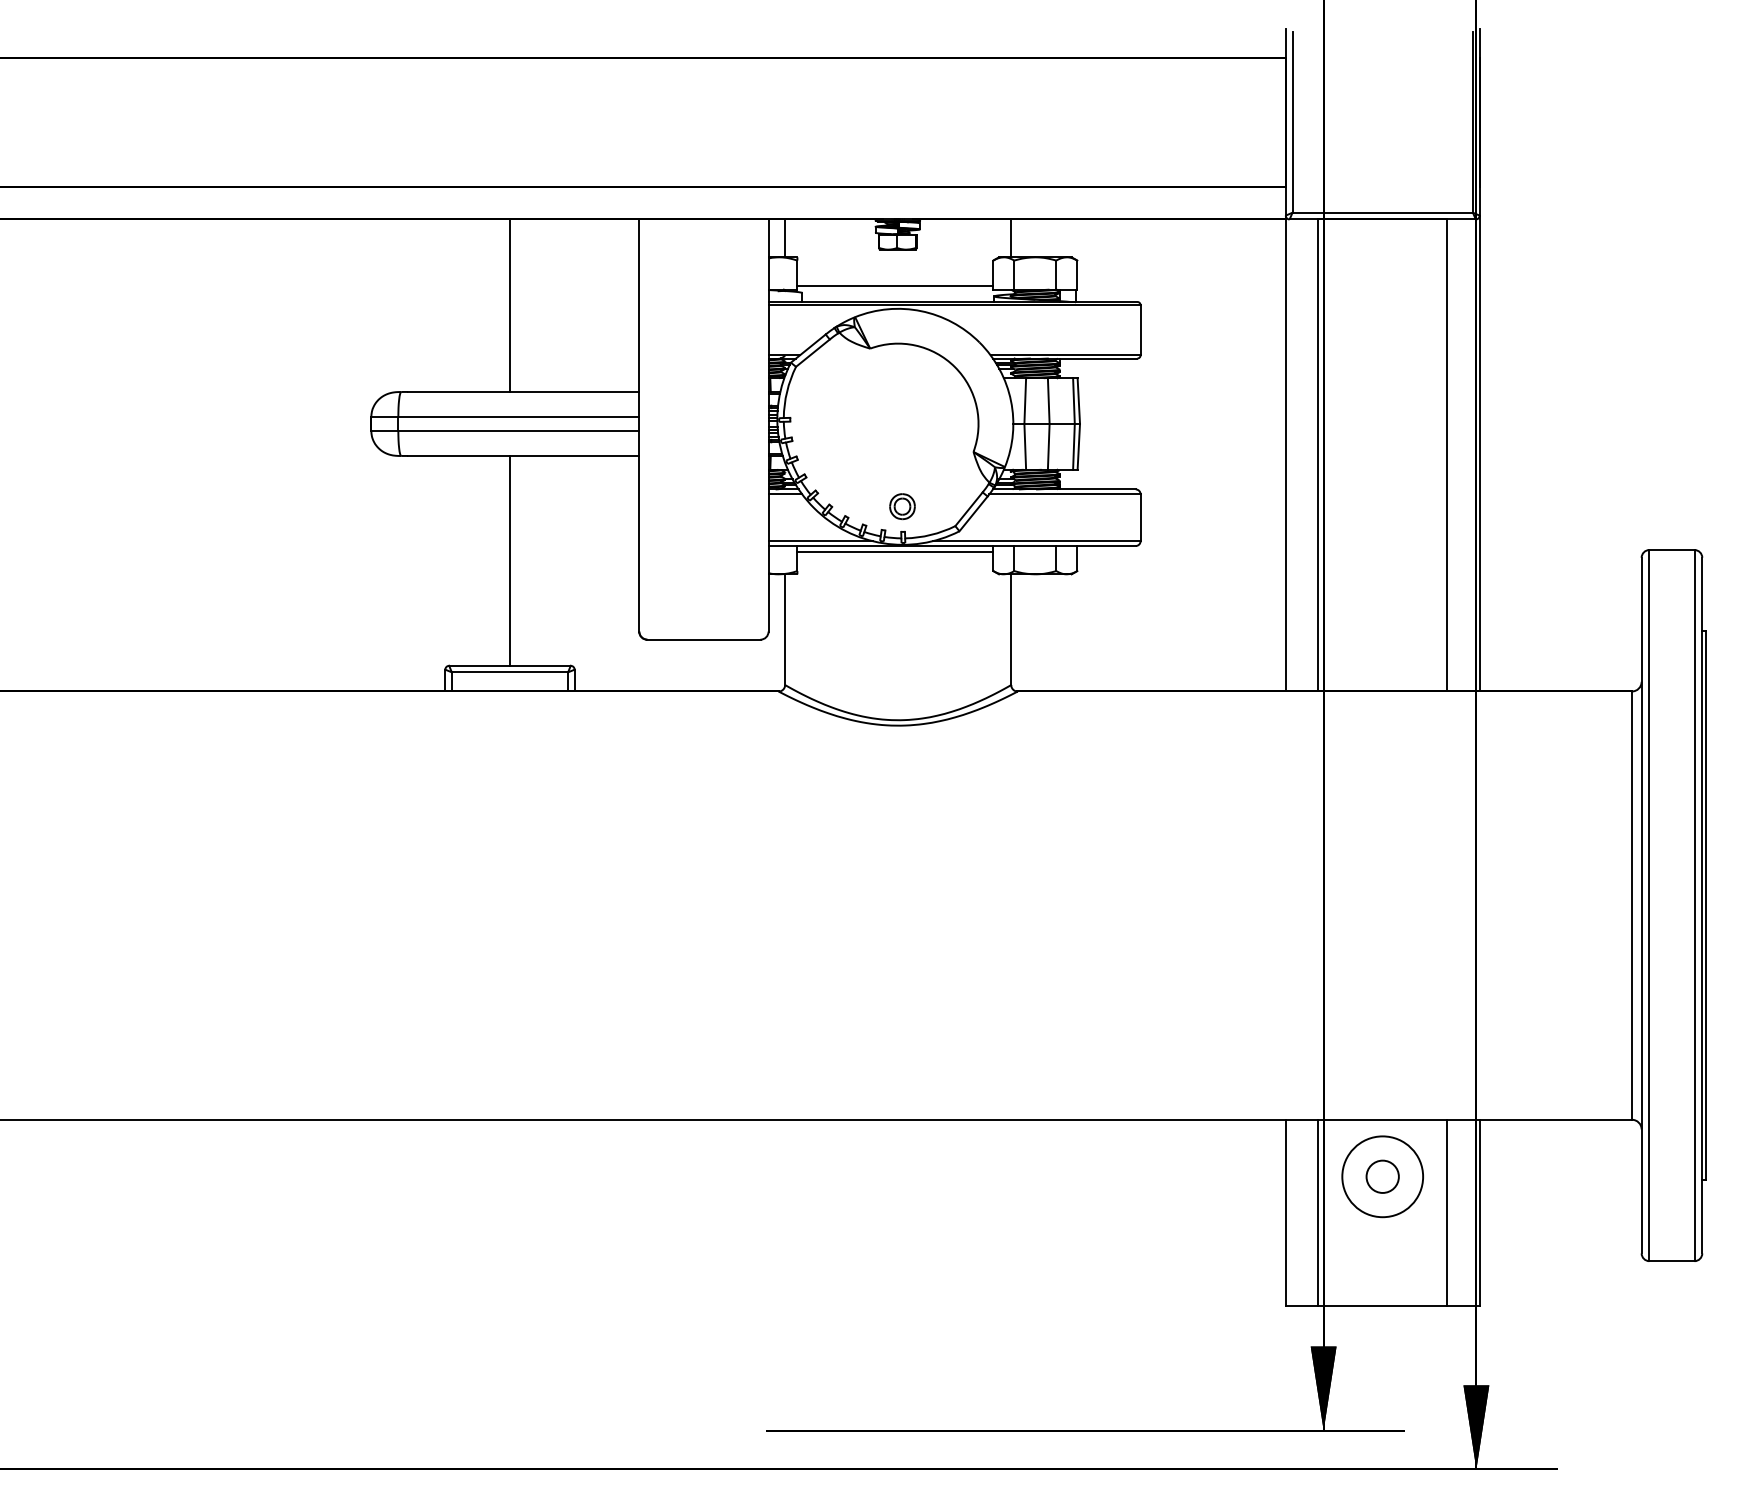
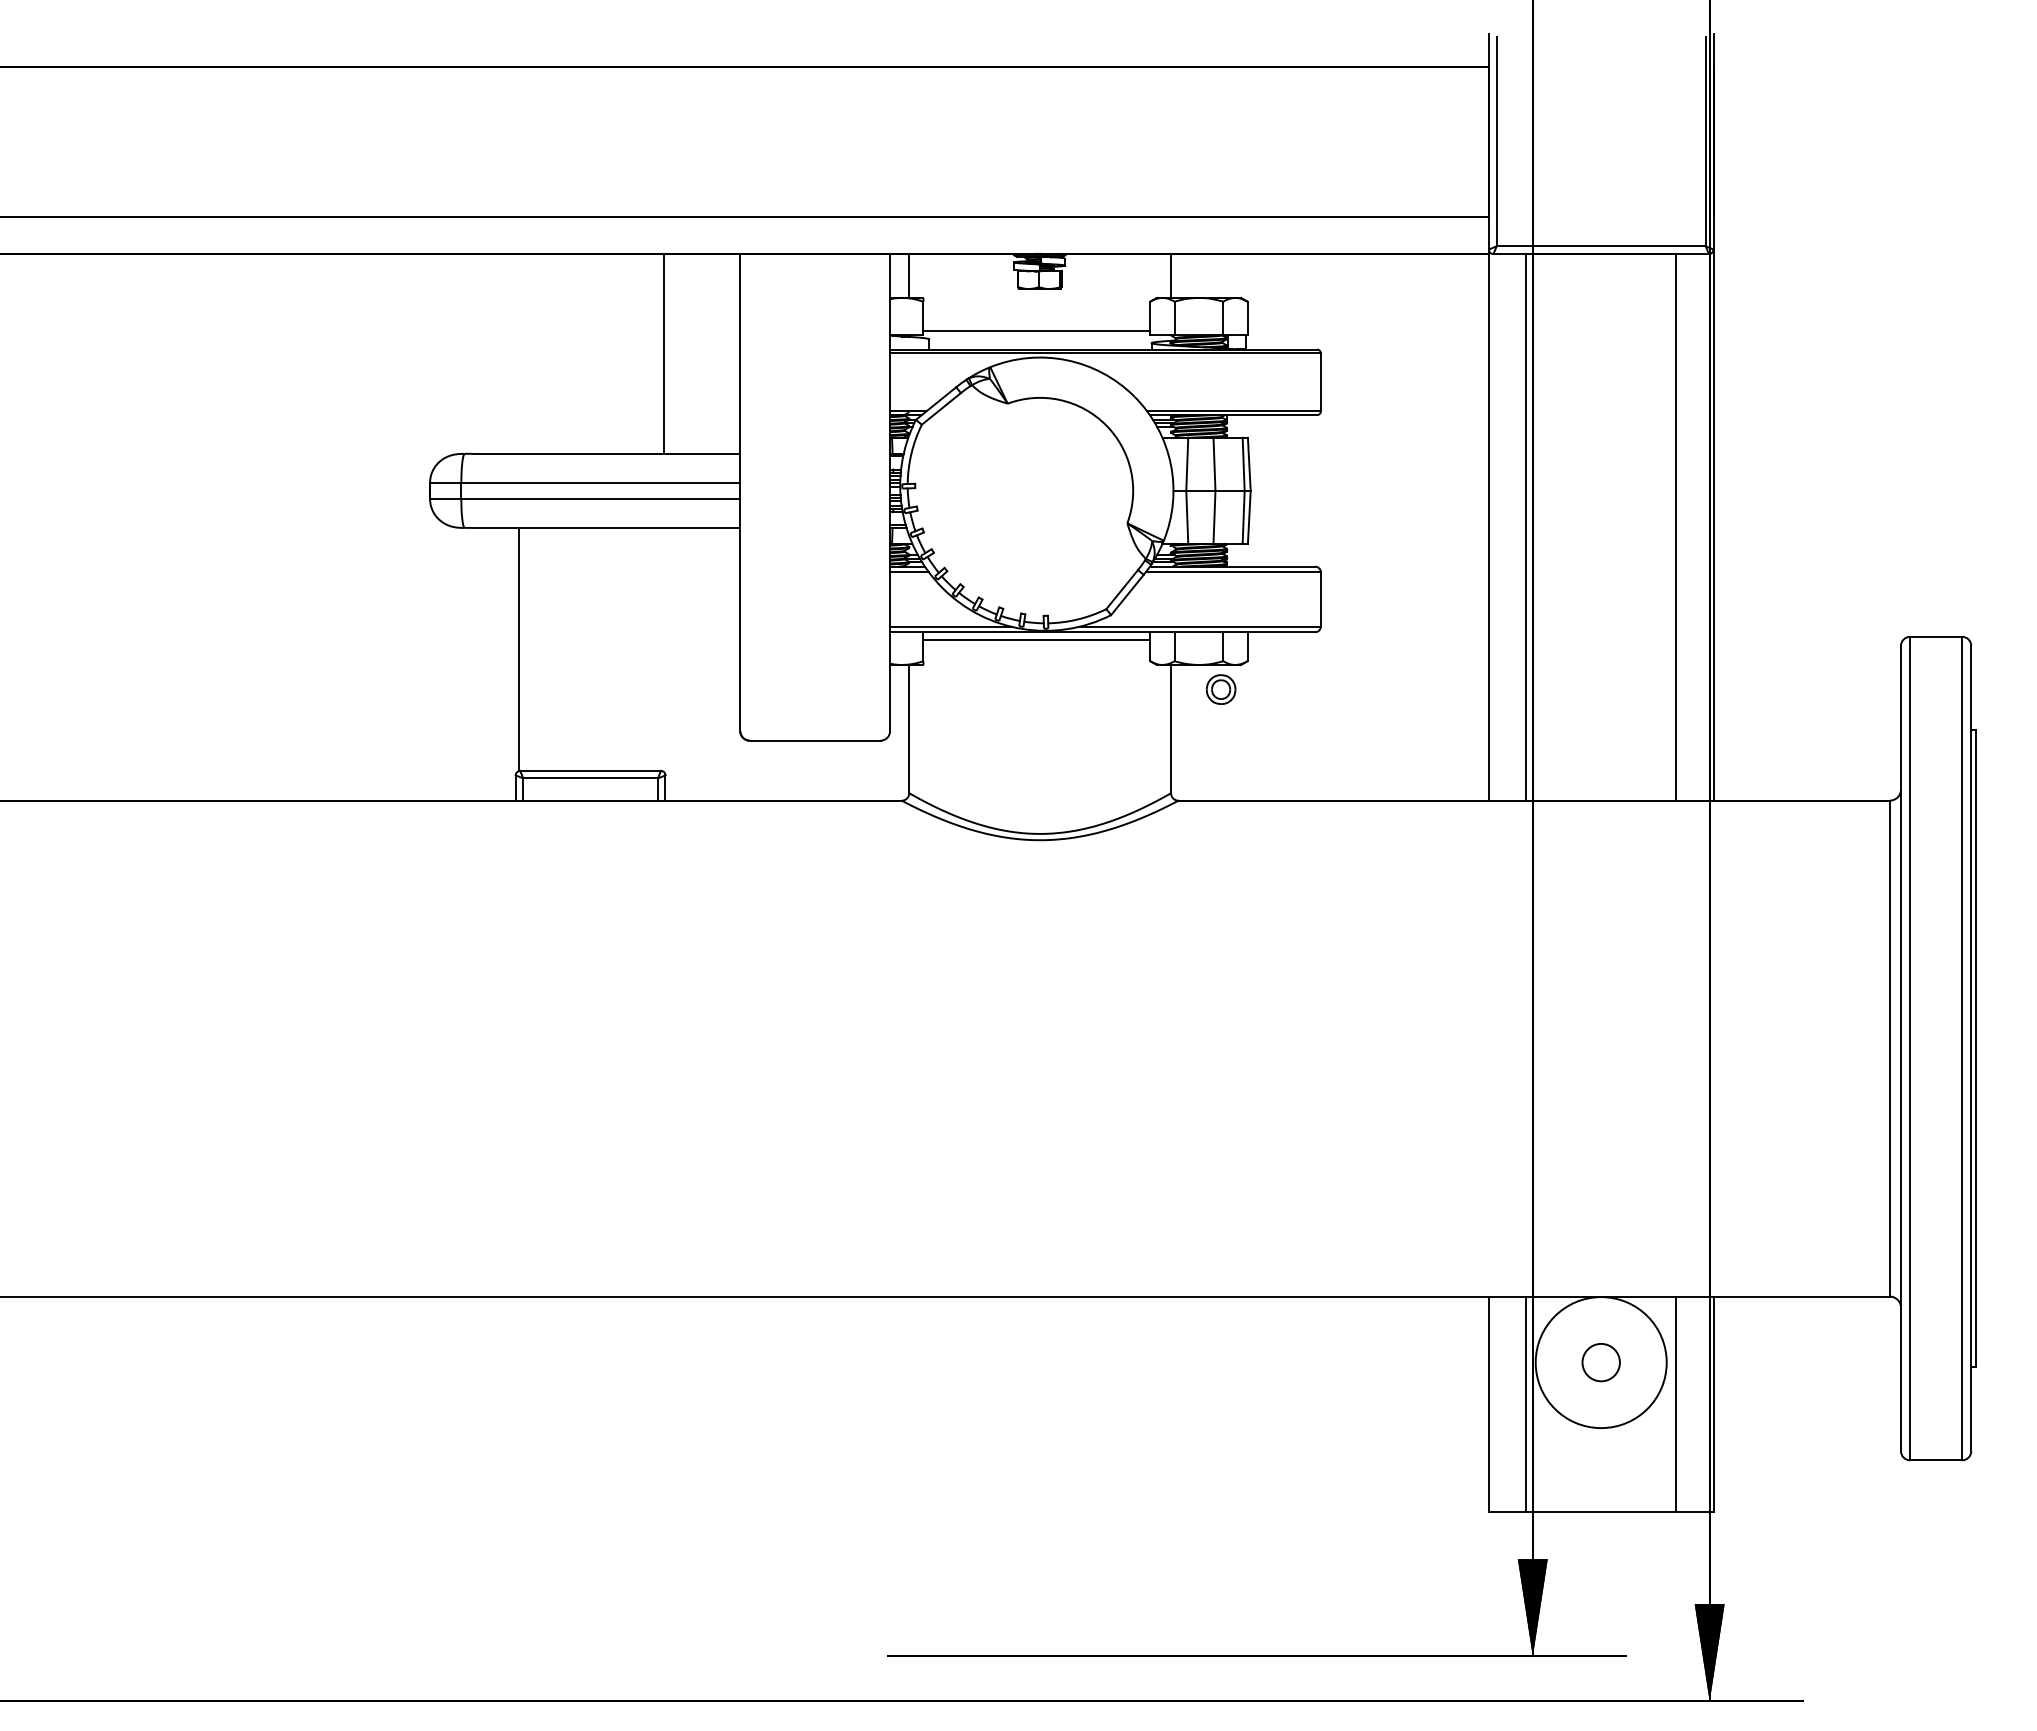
line: (509, 305) -> (663, 353), moved
part: (901, 506) -> (1220, 689), moved
line: (509, 560) -> (518, 648), moved
circle: (1382, 1176) -> (1601, 1362), size x1.4

